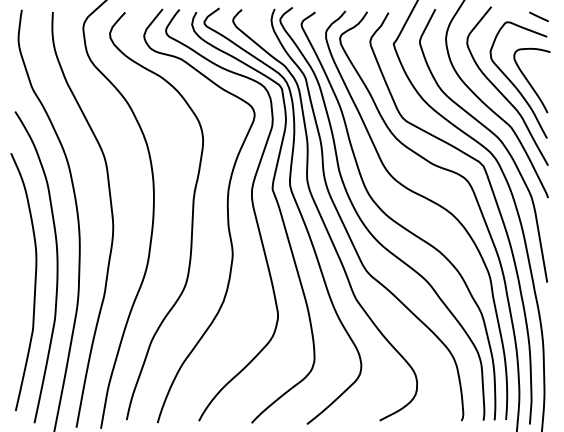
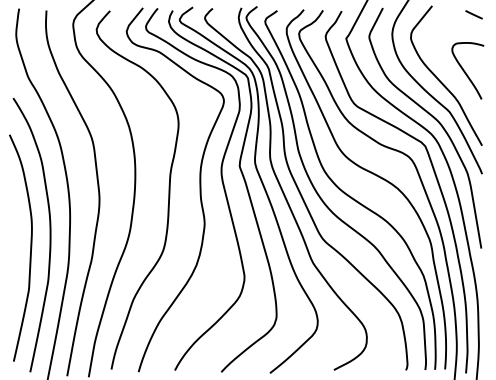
curve: (513, 83) -> (451, 73), removed

